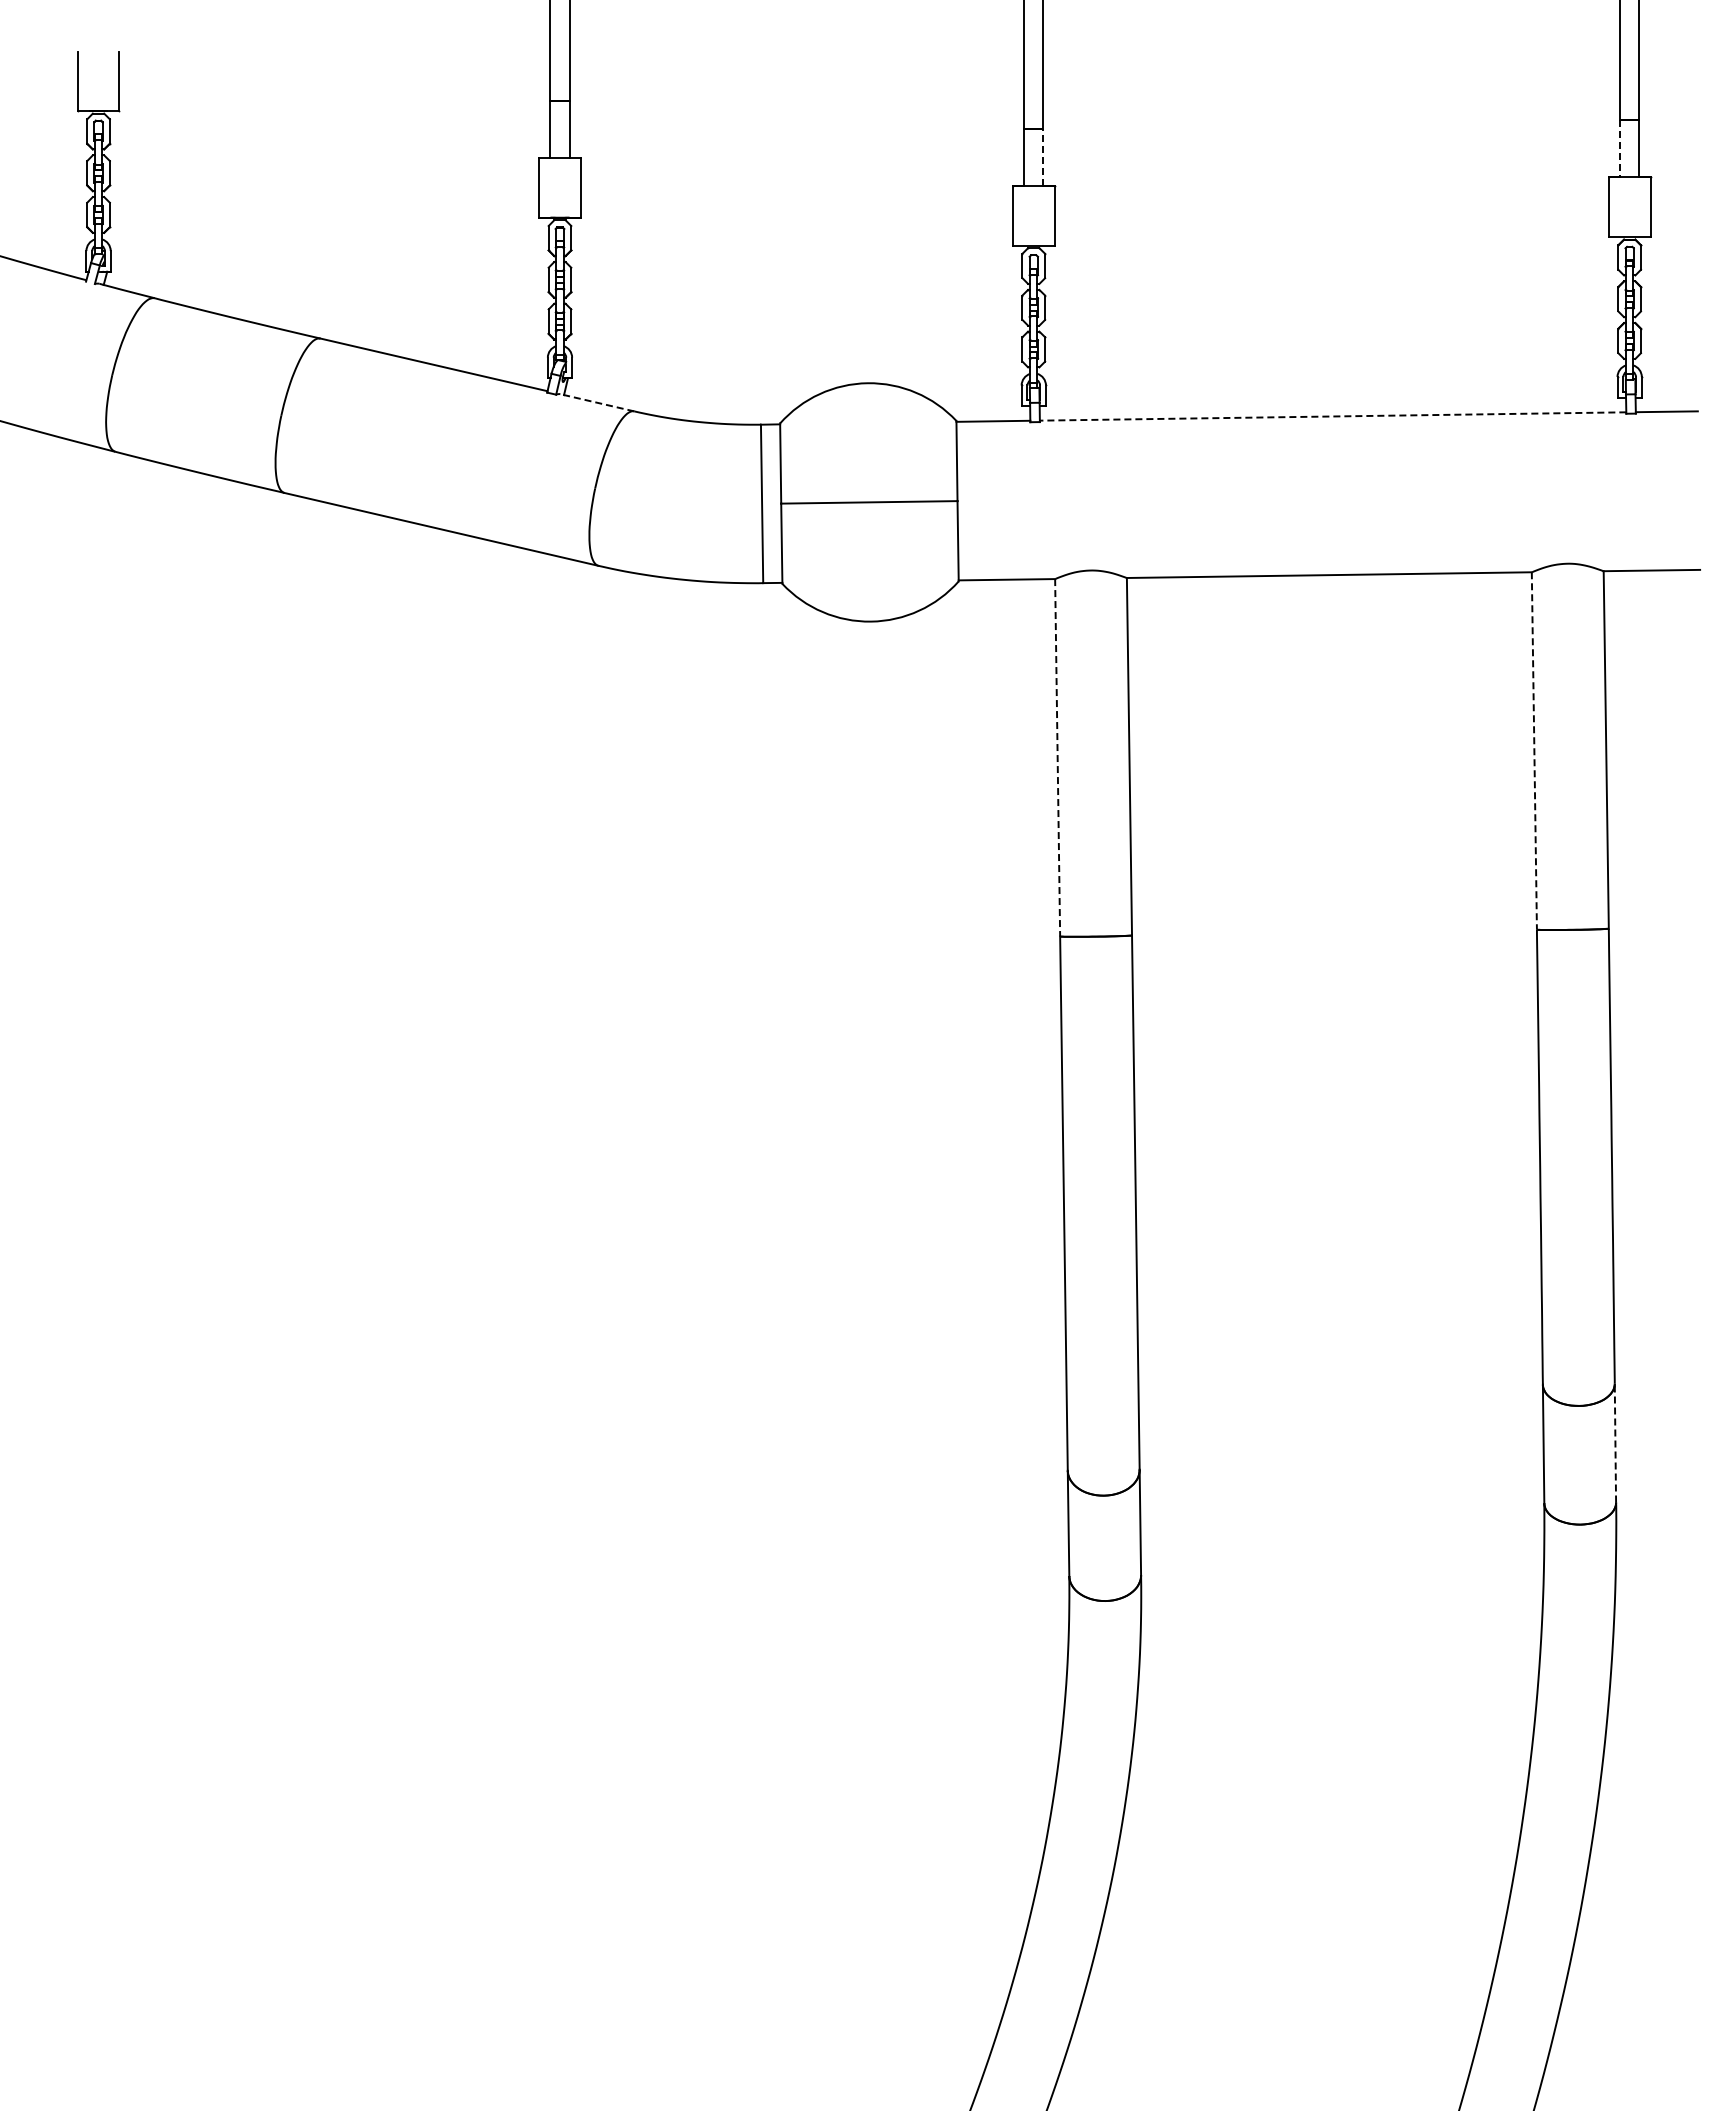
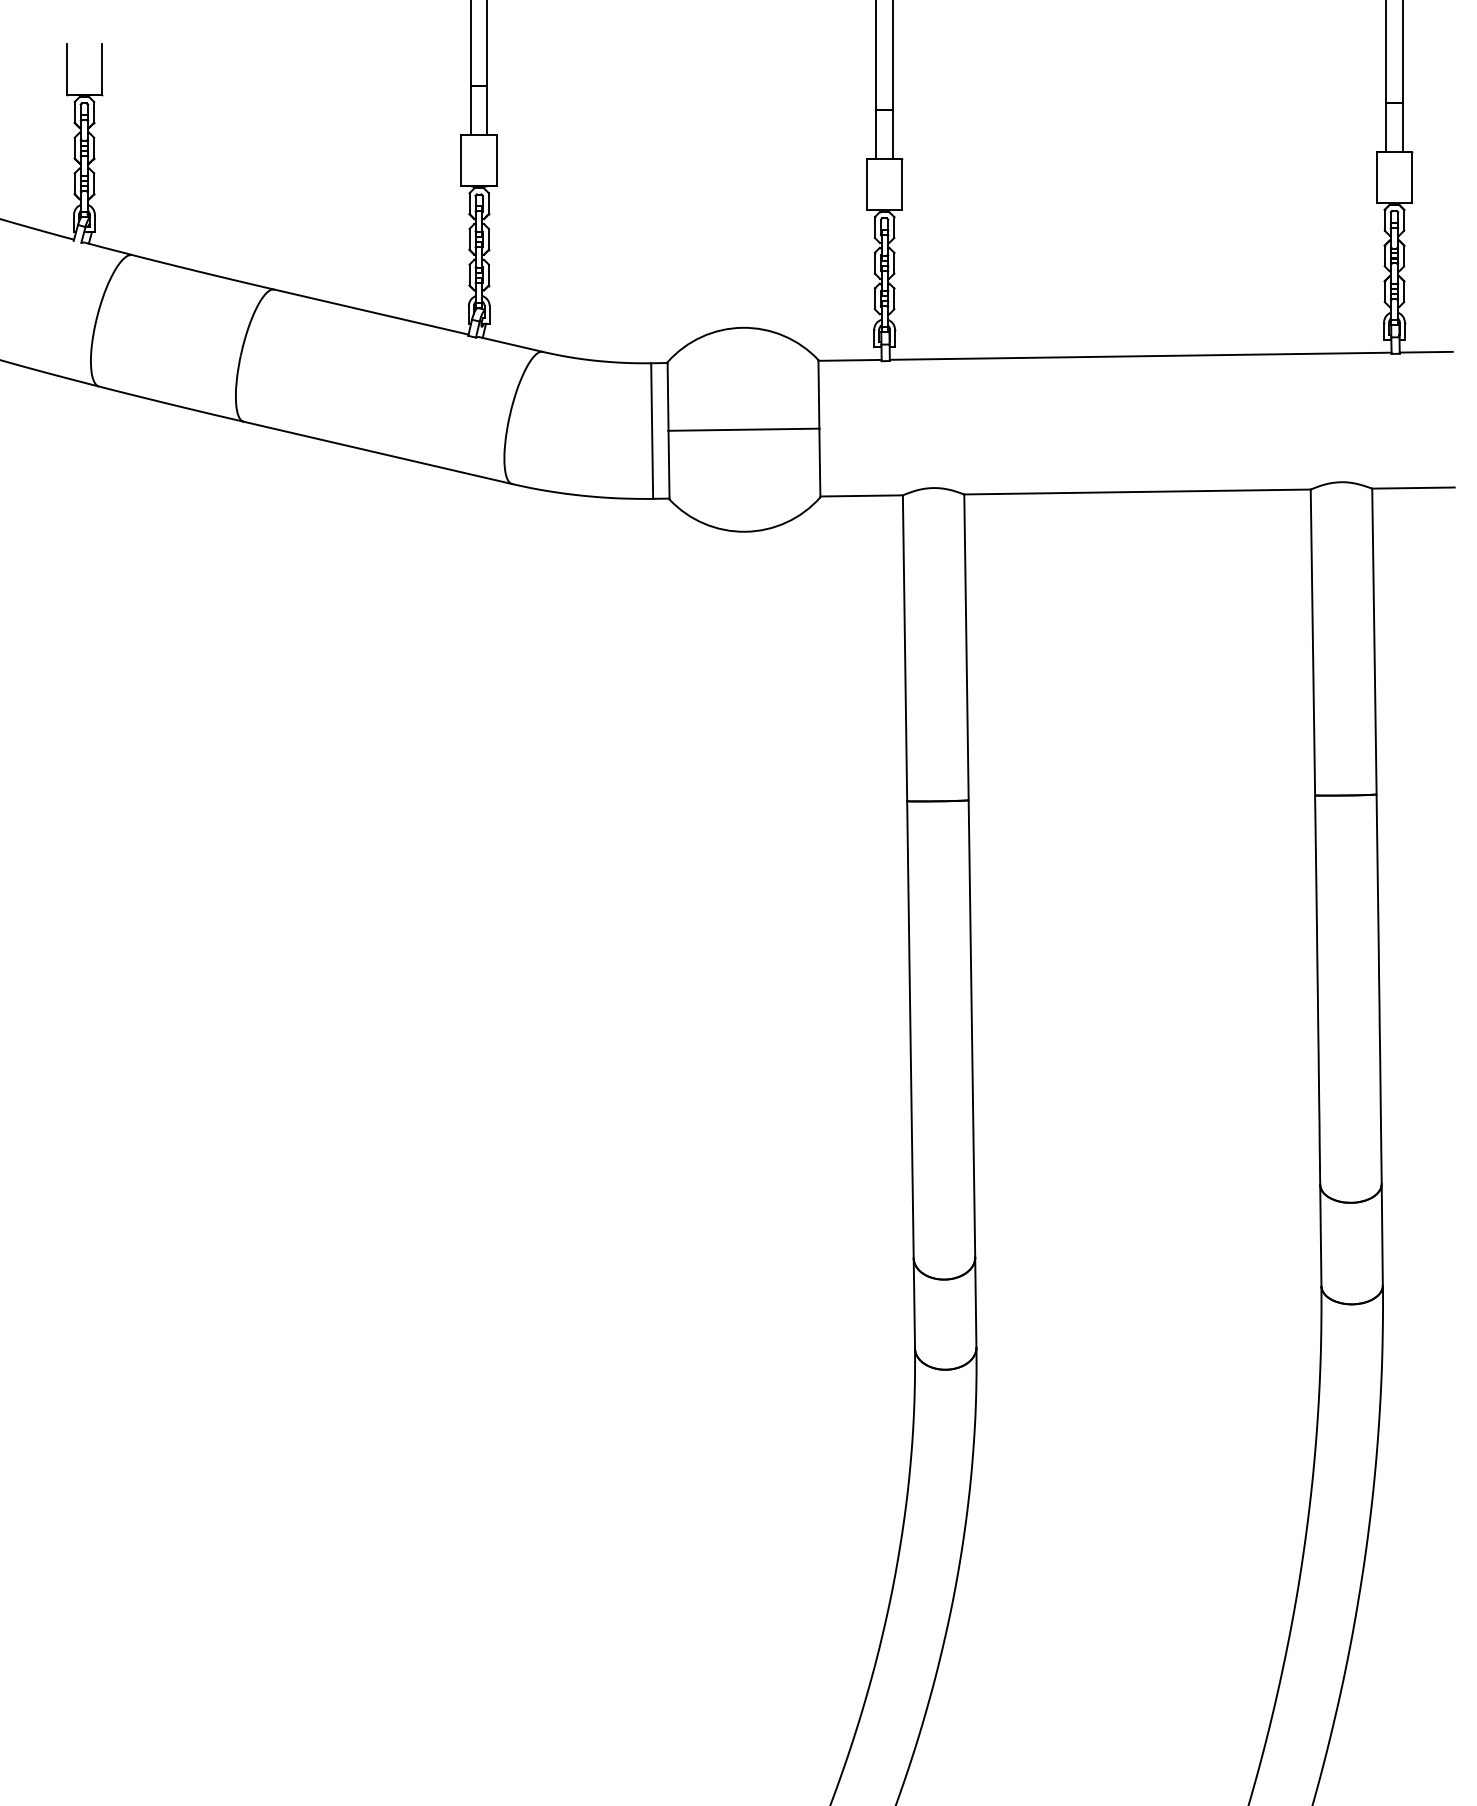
line: (1620, 148) -> (1386, 126), dashed -> solid
line: (1043, 157) -> (892, 134), dashed -> solid
line: (597, 402) -> (511, 344), dashed -> solid
line: (1332, 416) -> (1140, 356), dashed -> solid
line: (1534, 751) -> (1313, 642), dashed -> solid
line: (1057, 757) -> (904, 648), dashed -> solid
line: (1615, 1442) -> (1382, 1234), dashed -> solid

